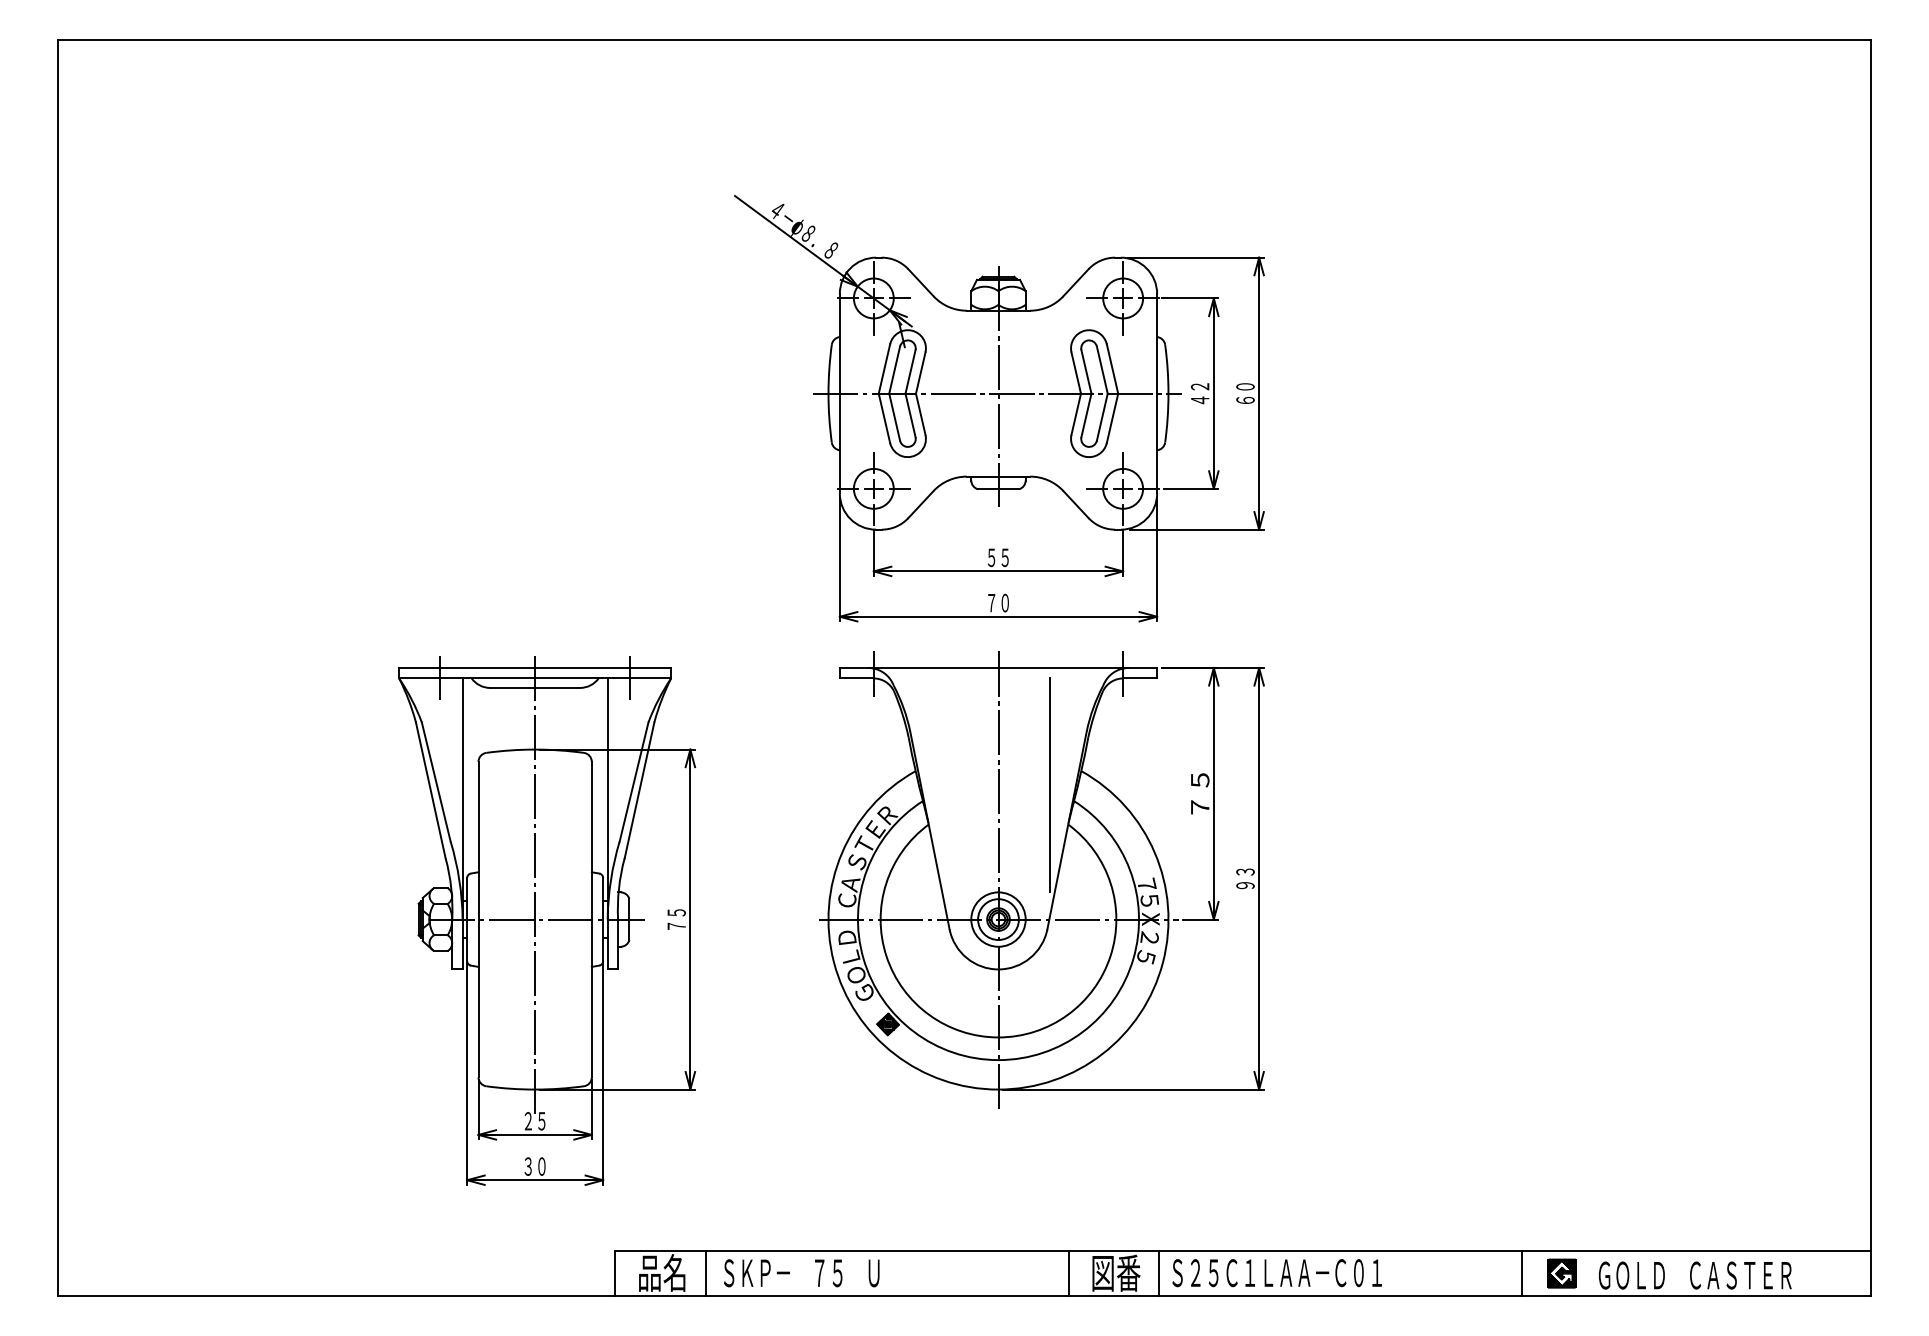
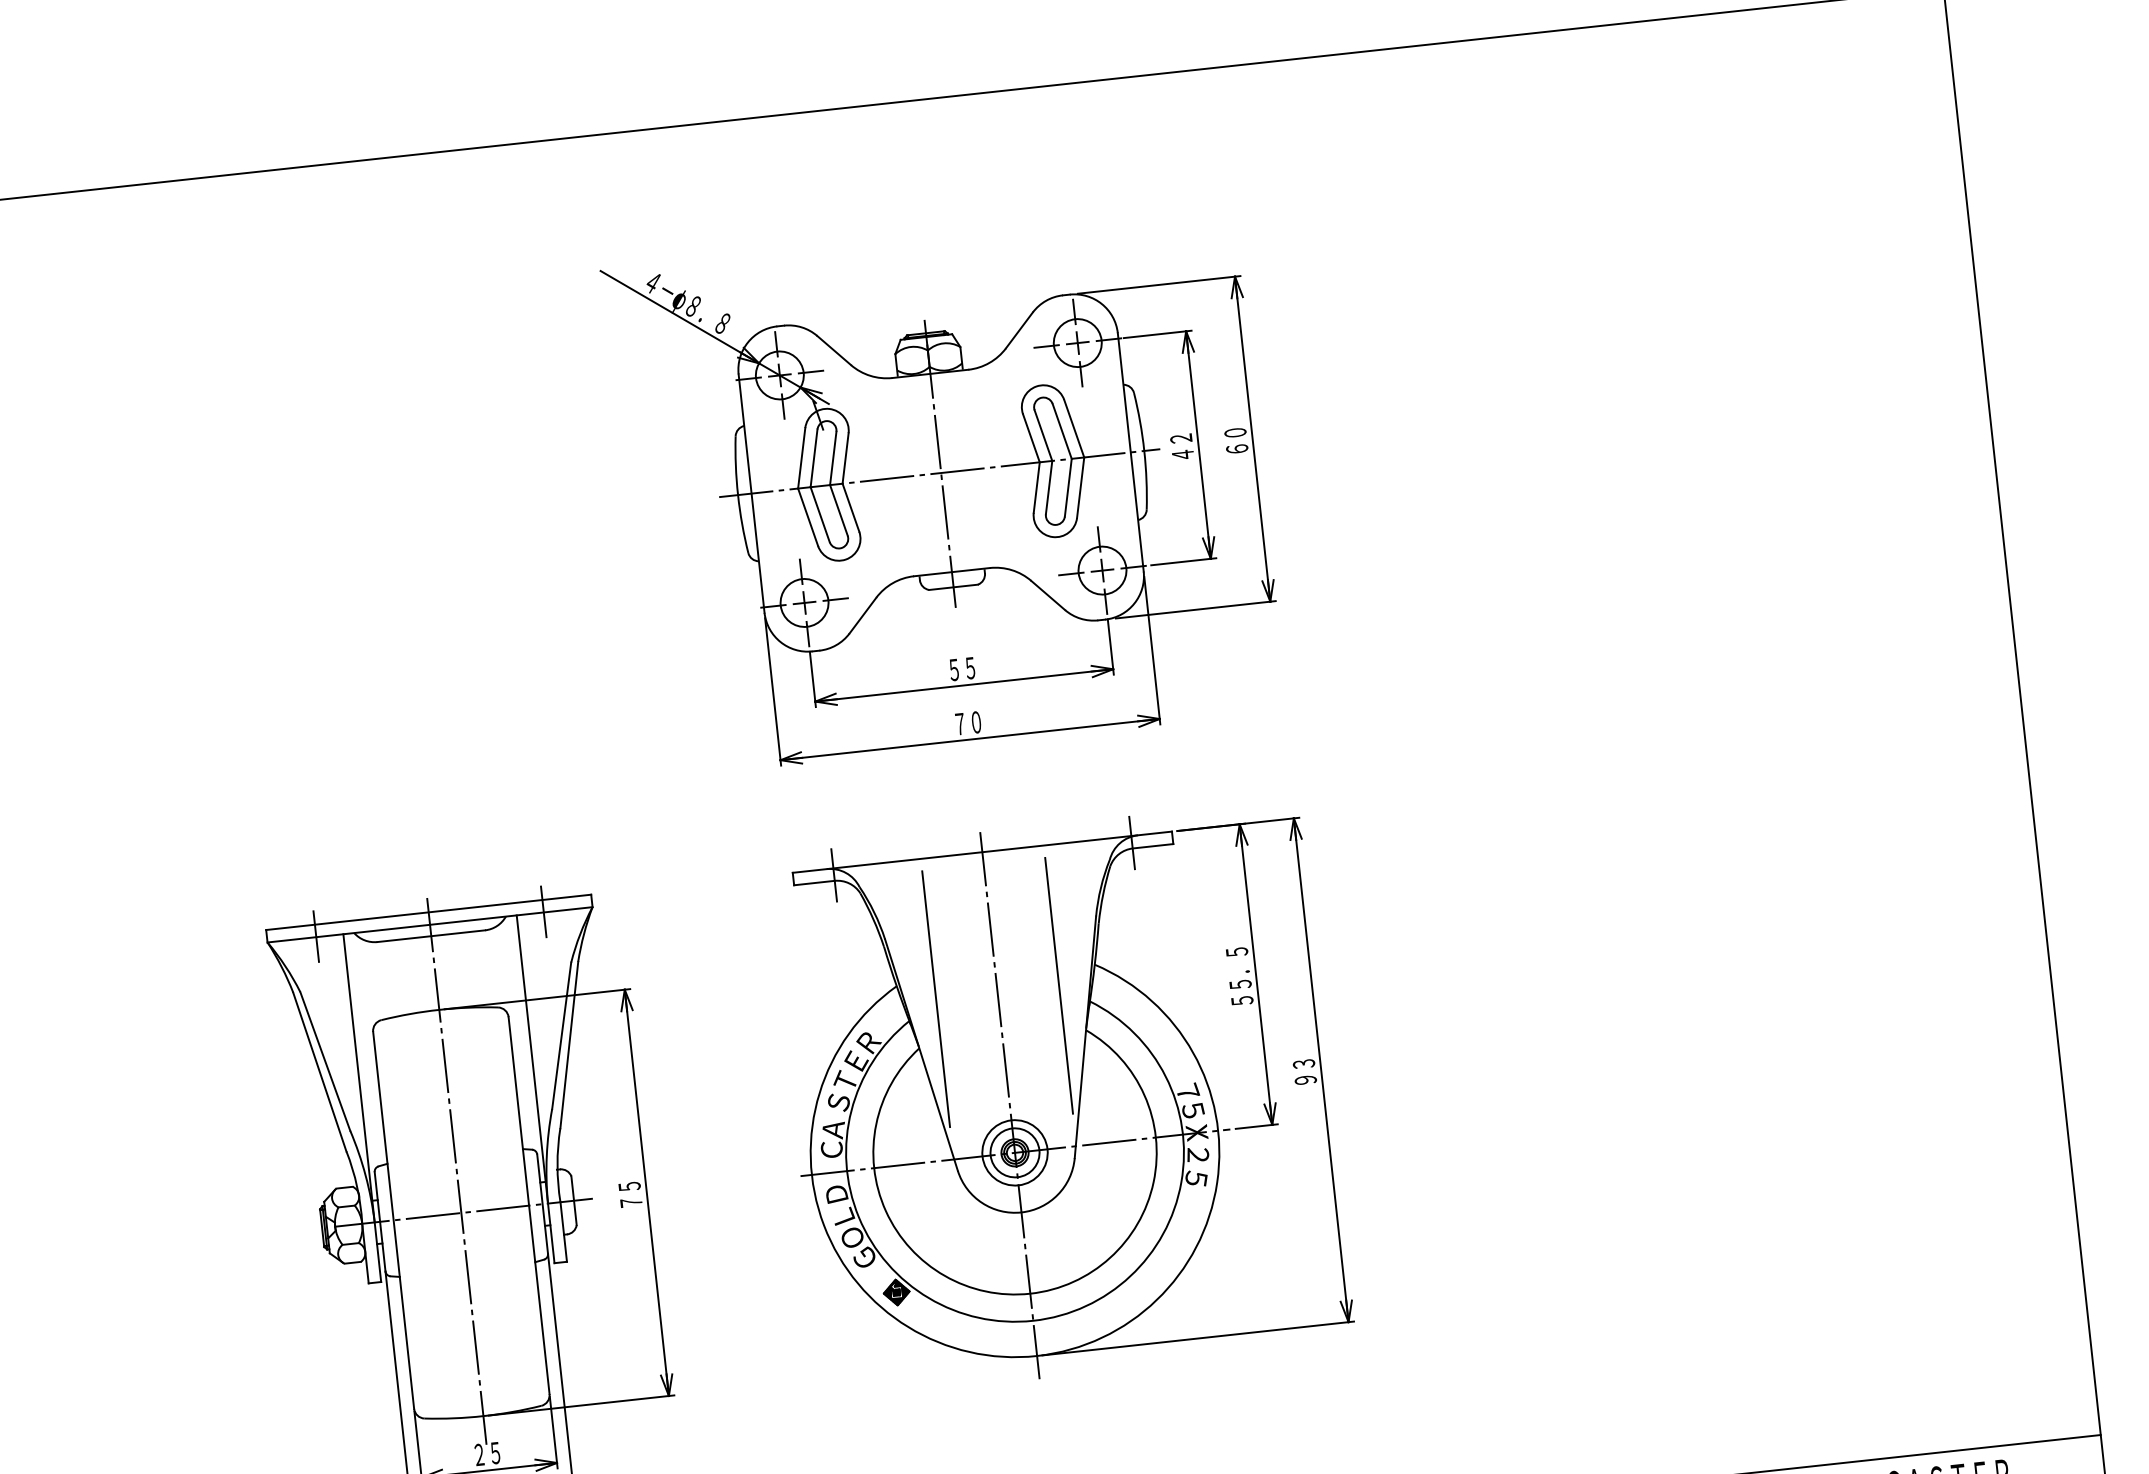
part: (999, 408) -> (944, 490), moved
line: (947, 785) -> (936, 999), added
text: (1200, 793) -> (1240, 975), ７５ -> ５５．５

